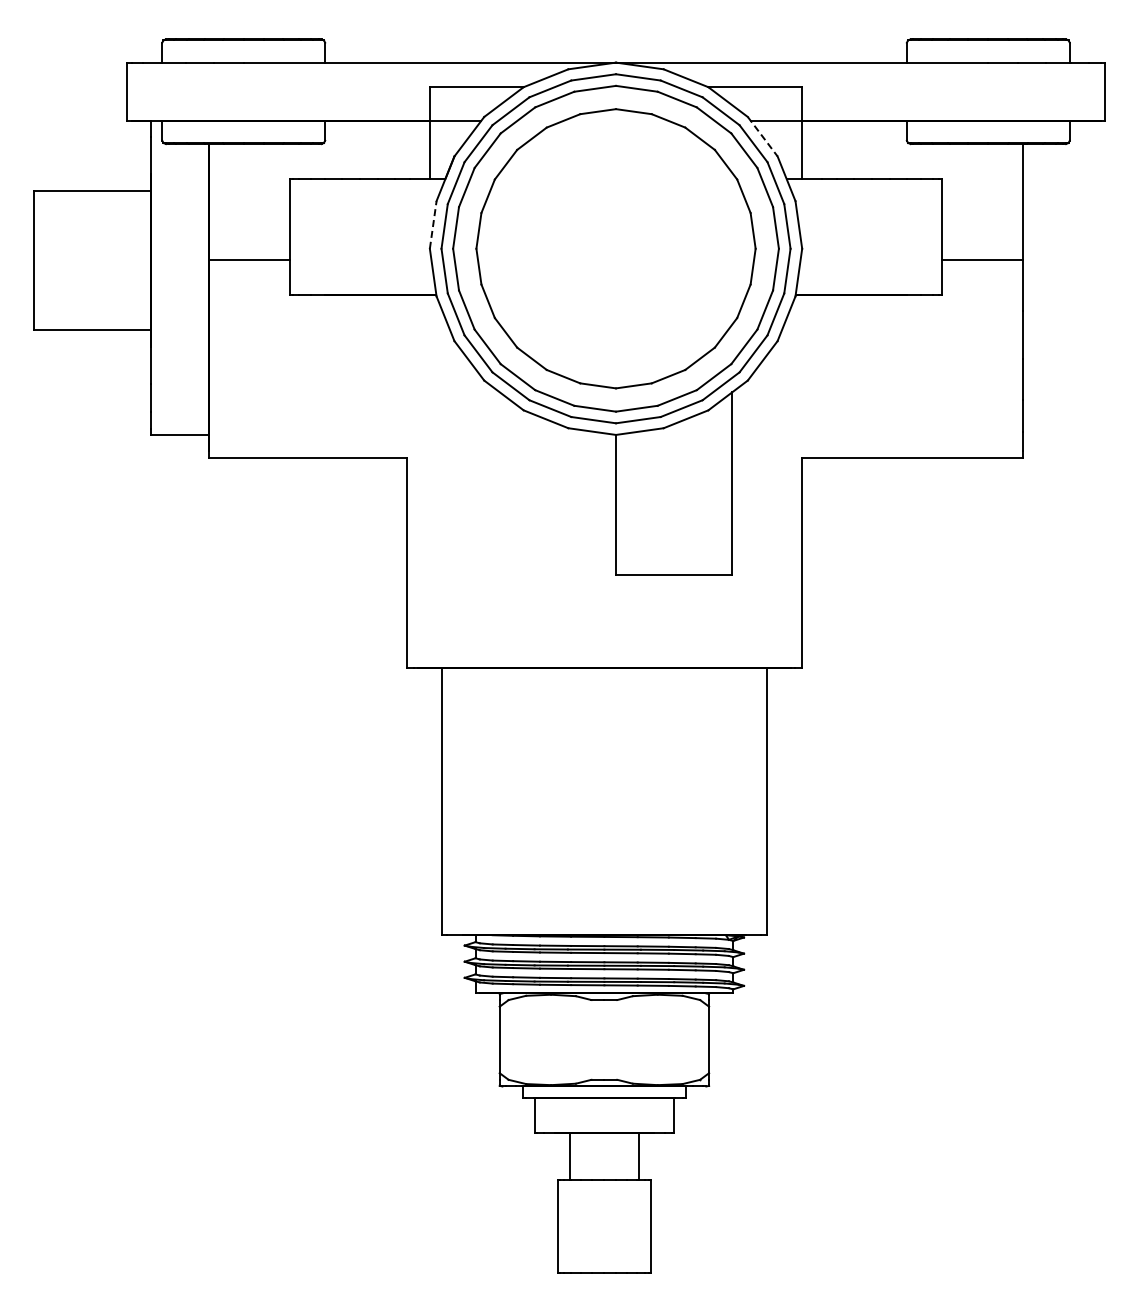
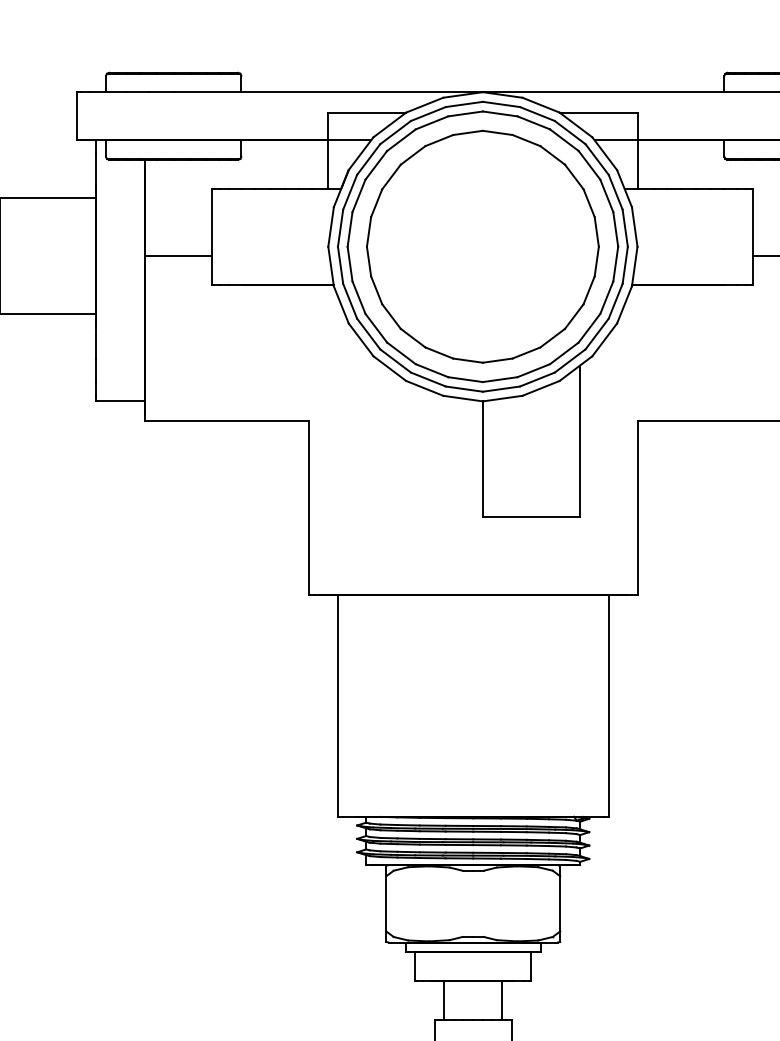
line: (762, 136) -> (604, 153), dashed -> solid
line: (433, 224) -> (331, 226), dashed -> solid

